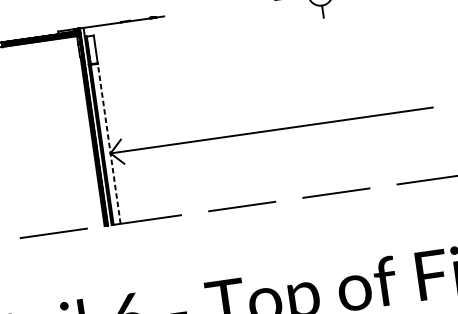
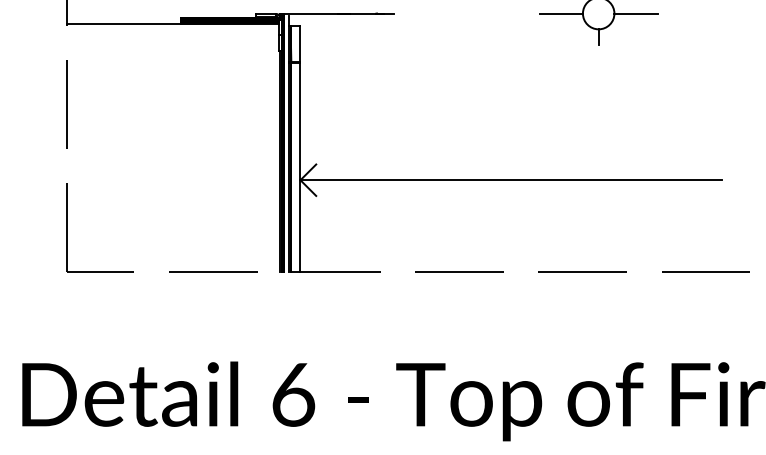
line: (109, 143) -> (300, 167), dashed -> solid

